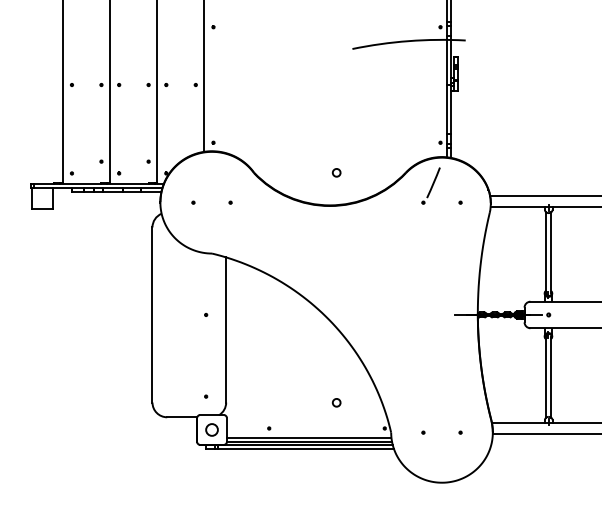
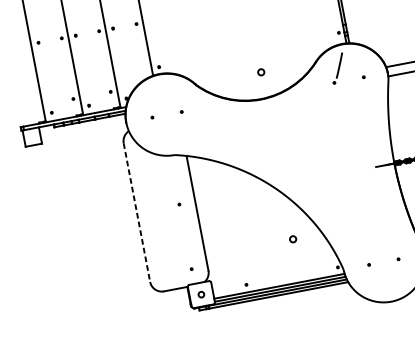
line: (152, 314) -> (136, 212), solid -> dashed
circle: (336, 402) -> (292, 239), moved
circle: (211, 429) -> (200, 294), size x0.6

